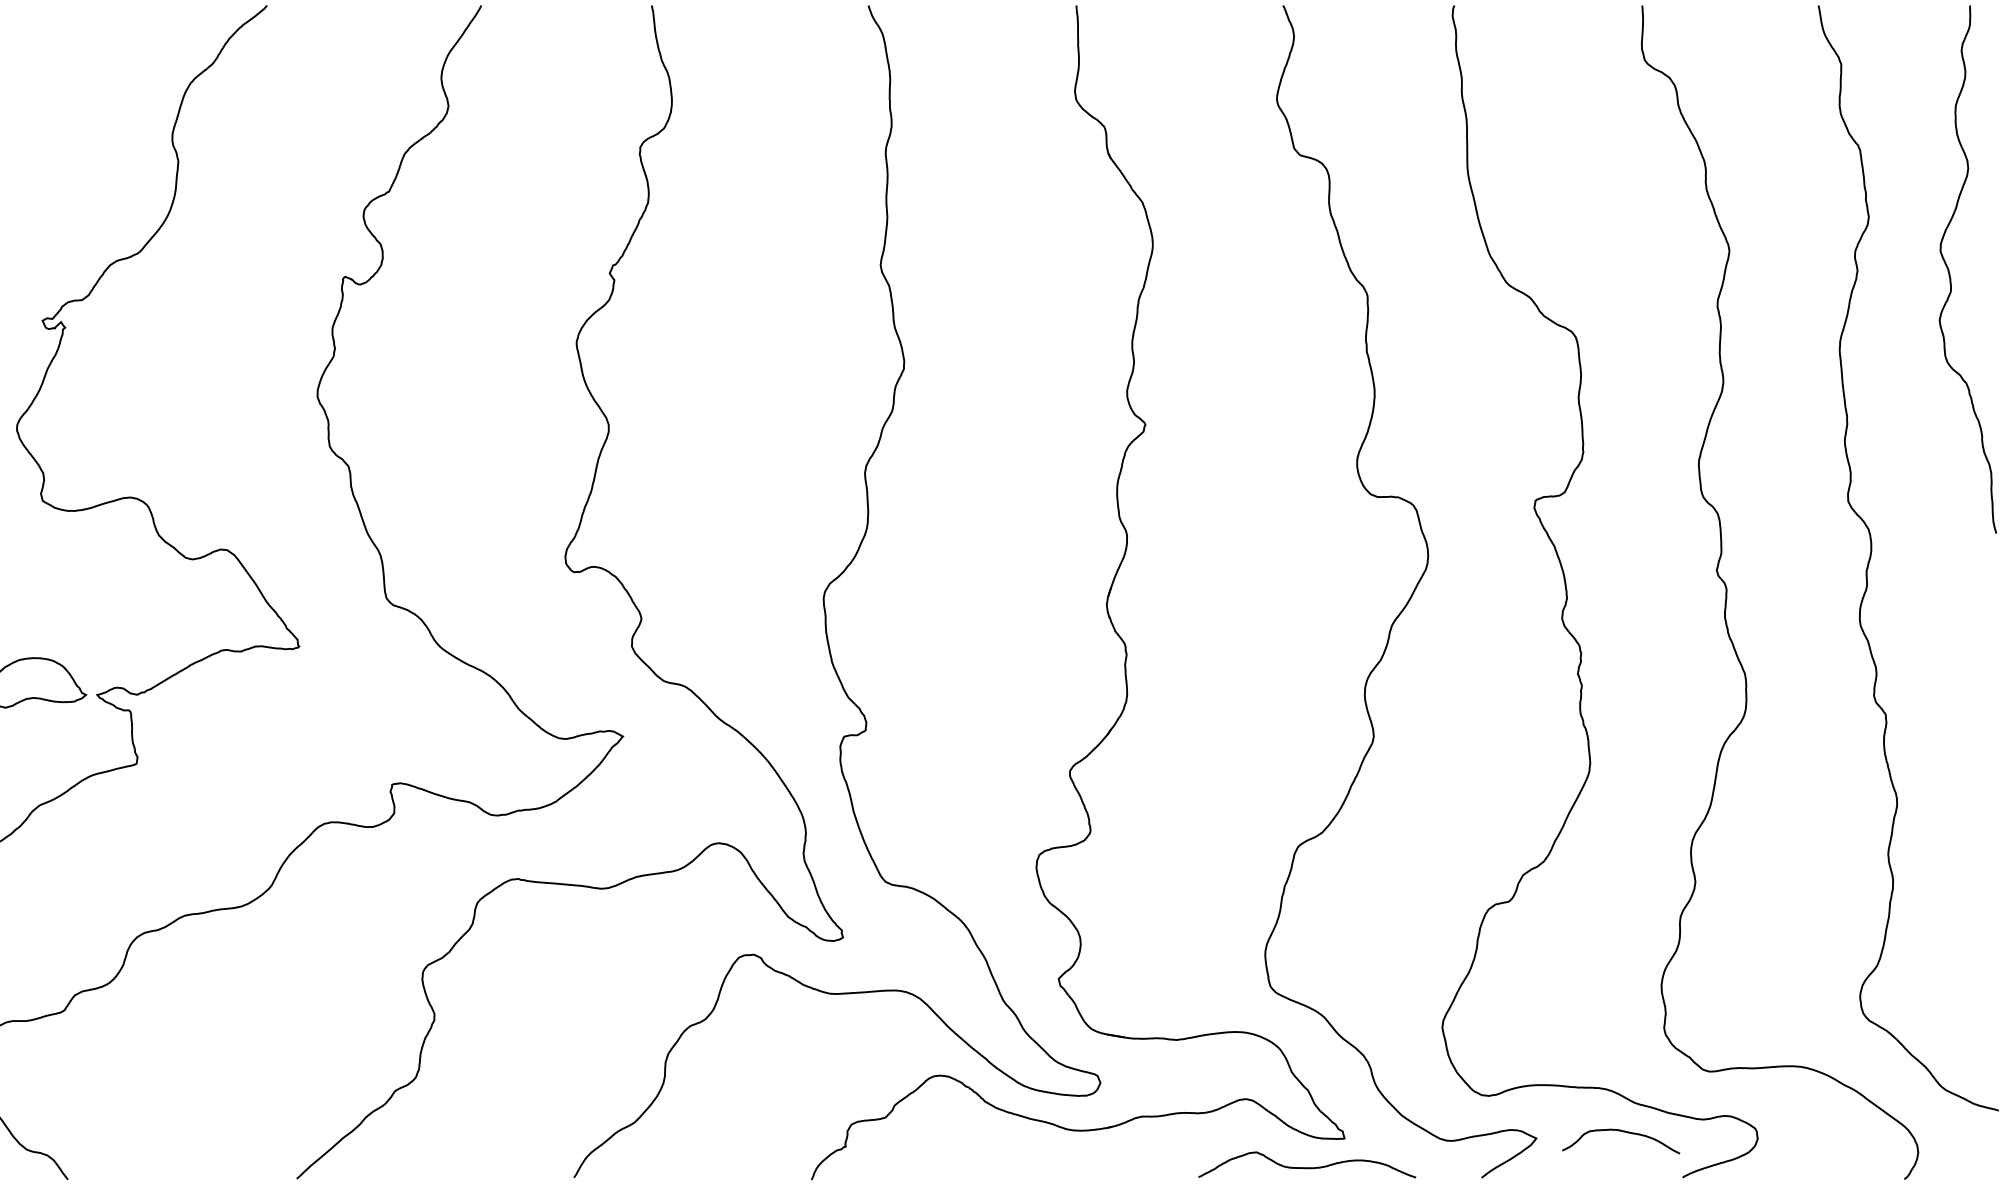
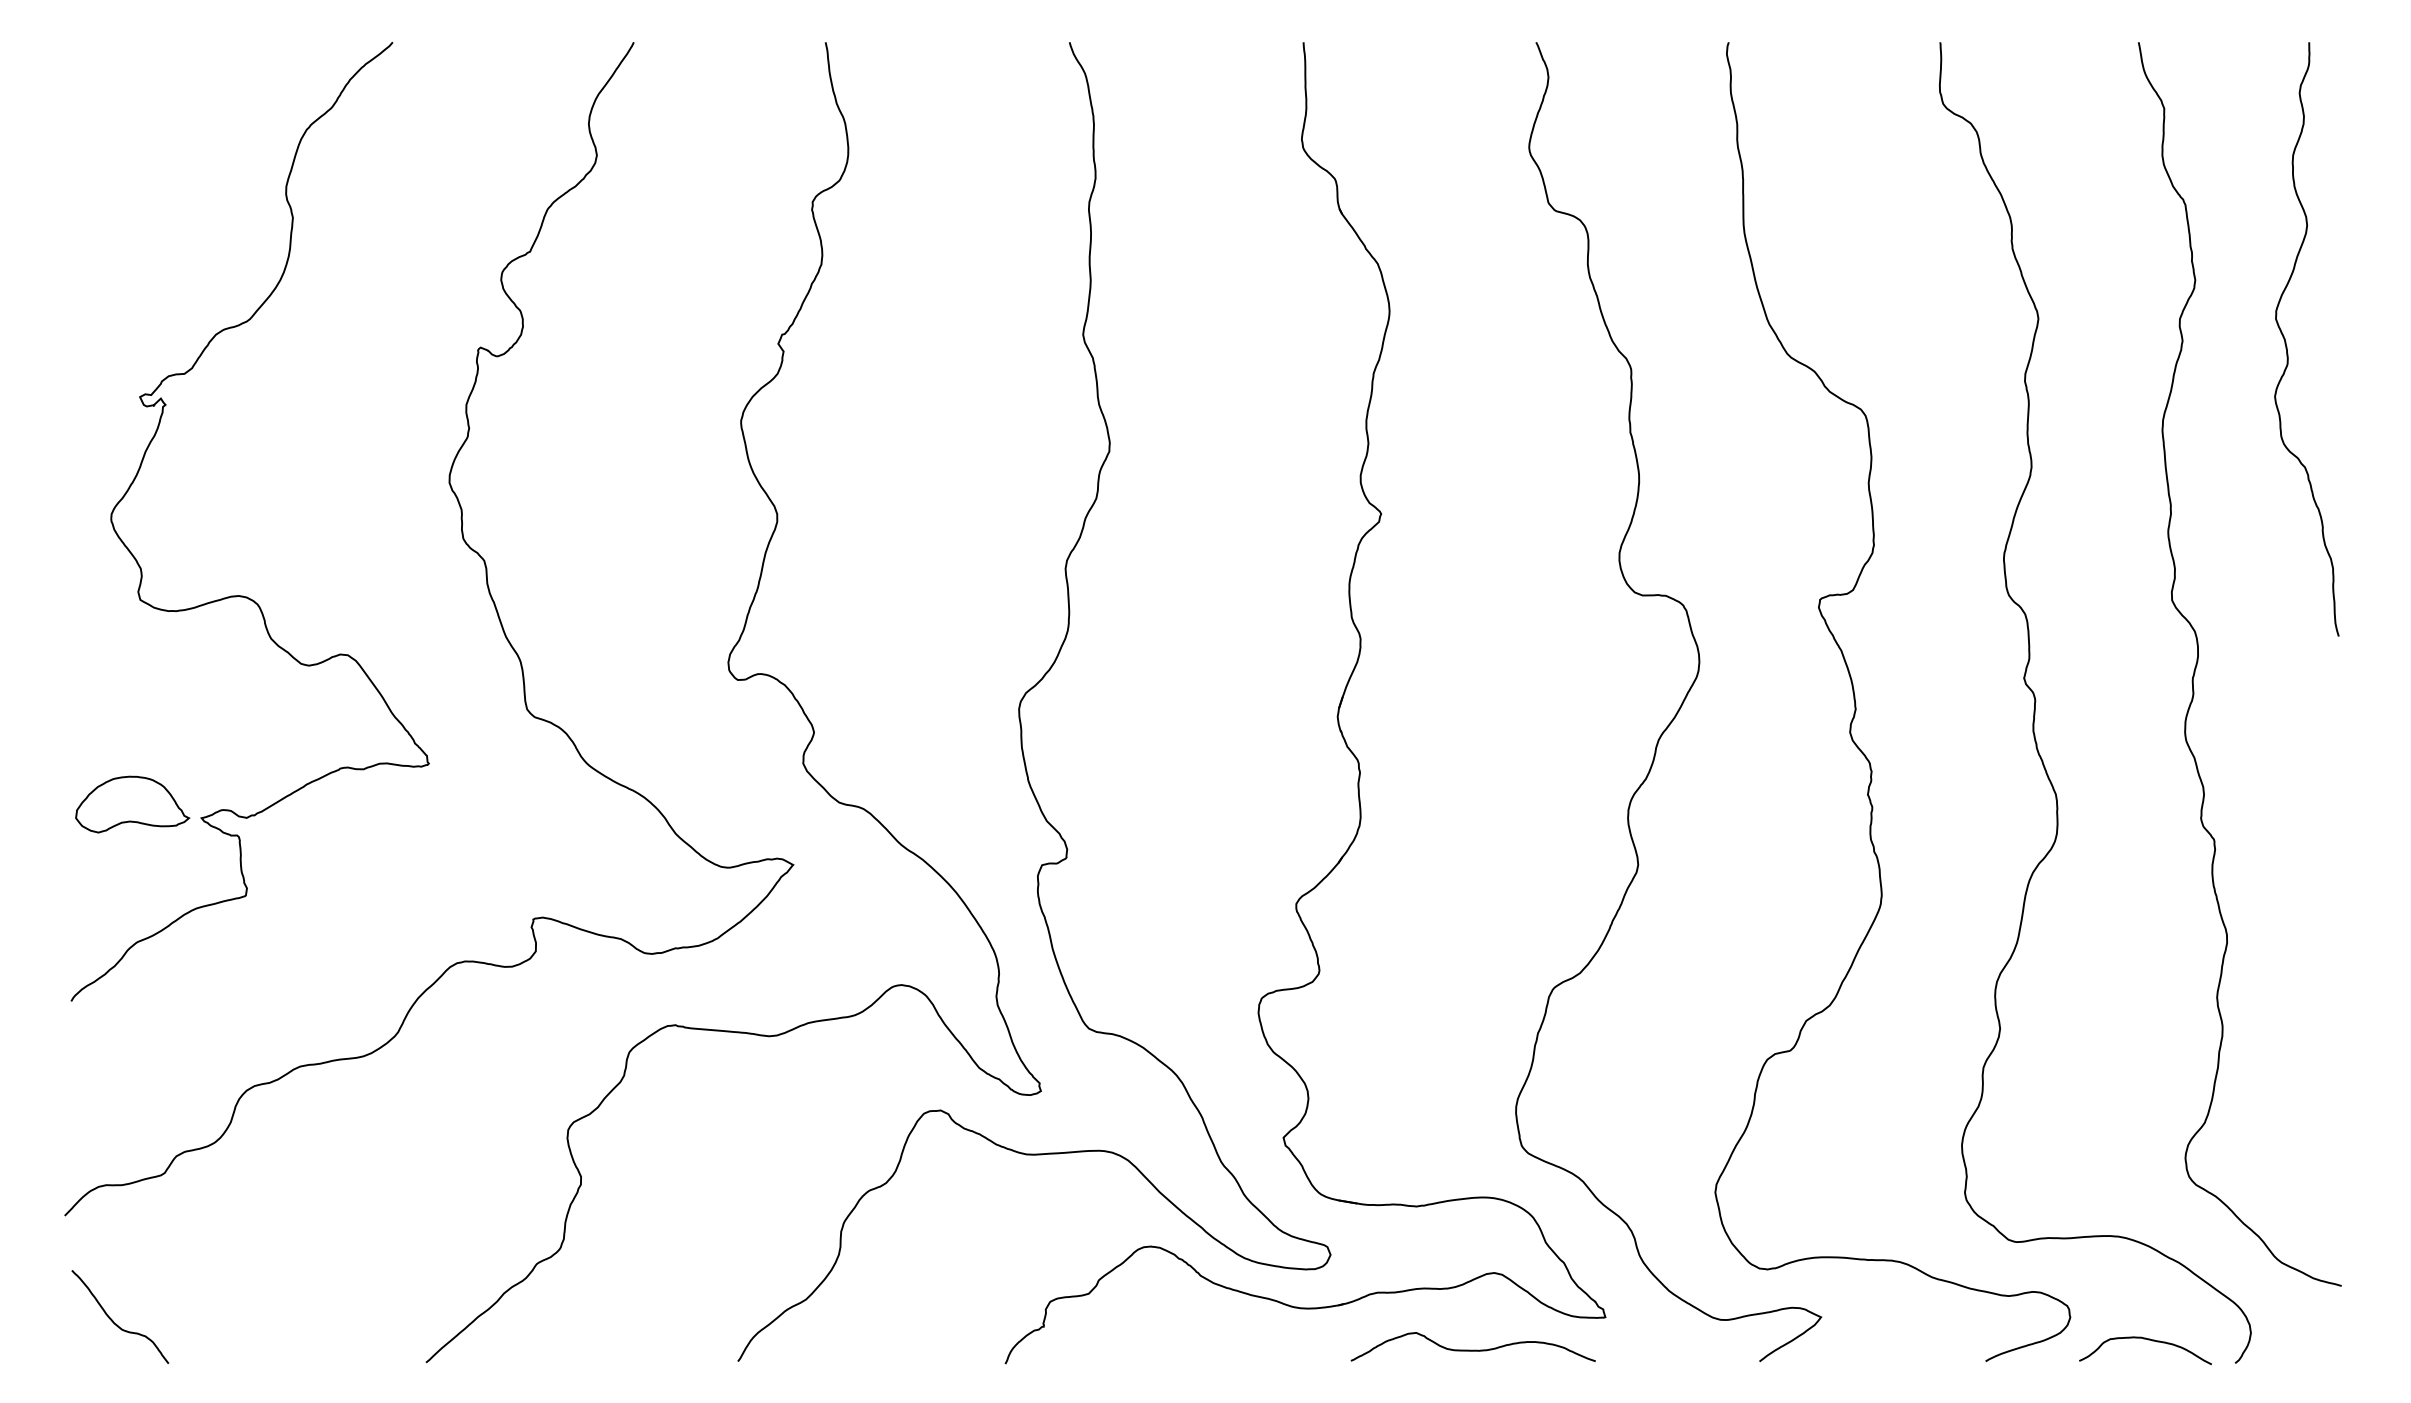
curve: (1623, 1132) -> (2148, 1340), moved
curve: (1306, 1167) -> (1472, 1349), moved

